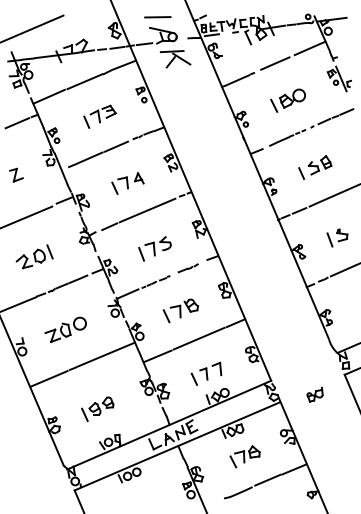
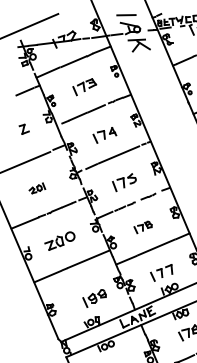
part: (34, 256) -> (37, 188), size x0.6
part: (180, 310) -> (142, 227), size x0.7
part: (97, 409) -> (94, 298), moved

